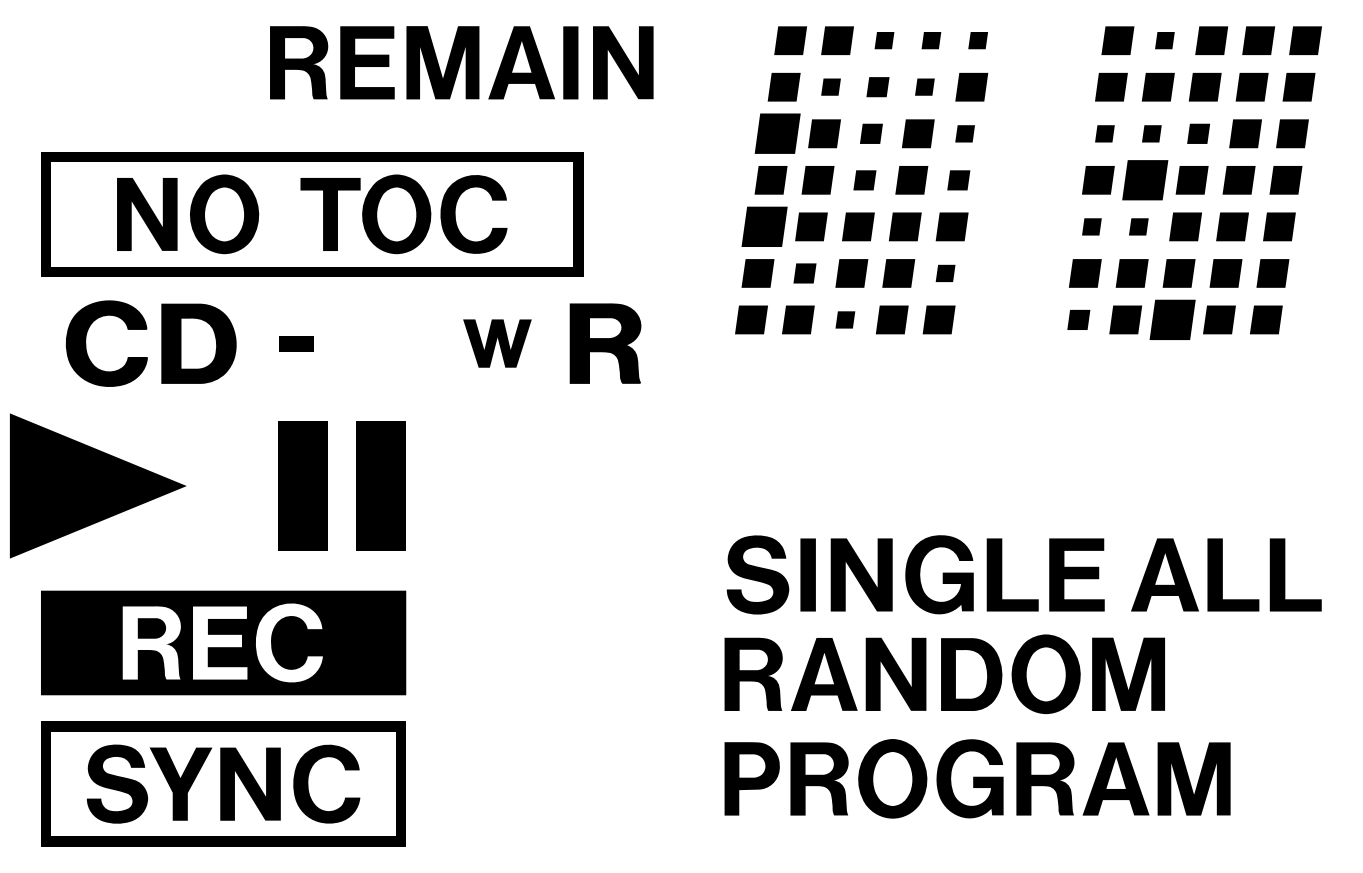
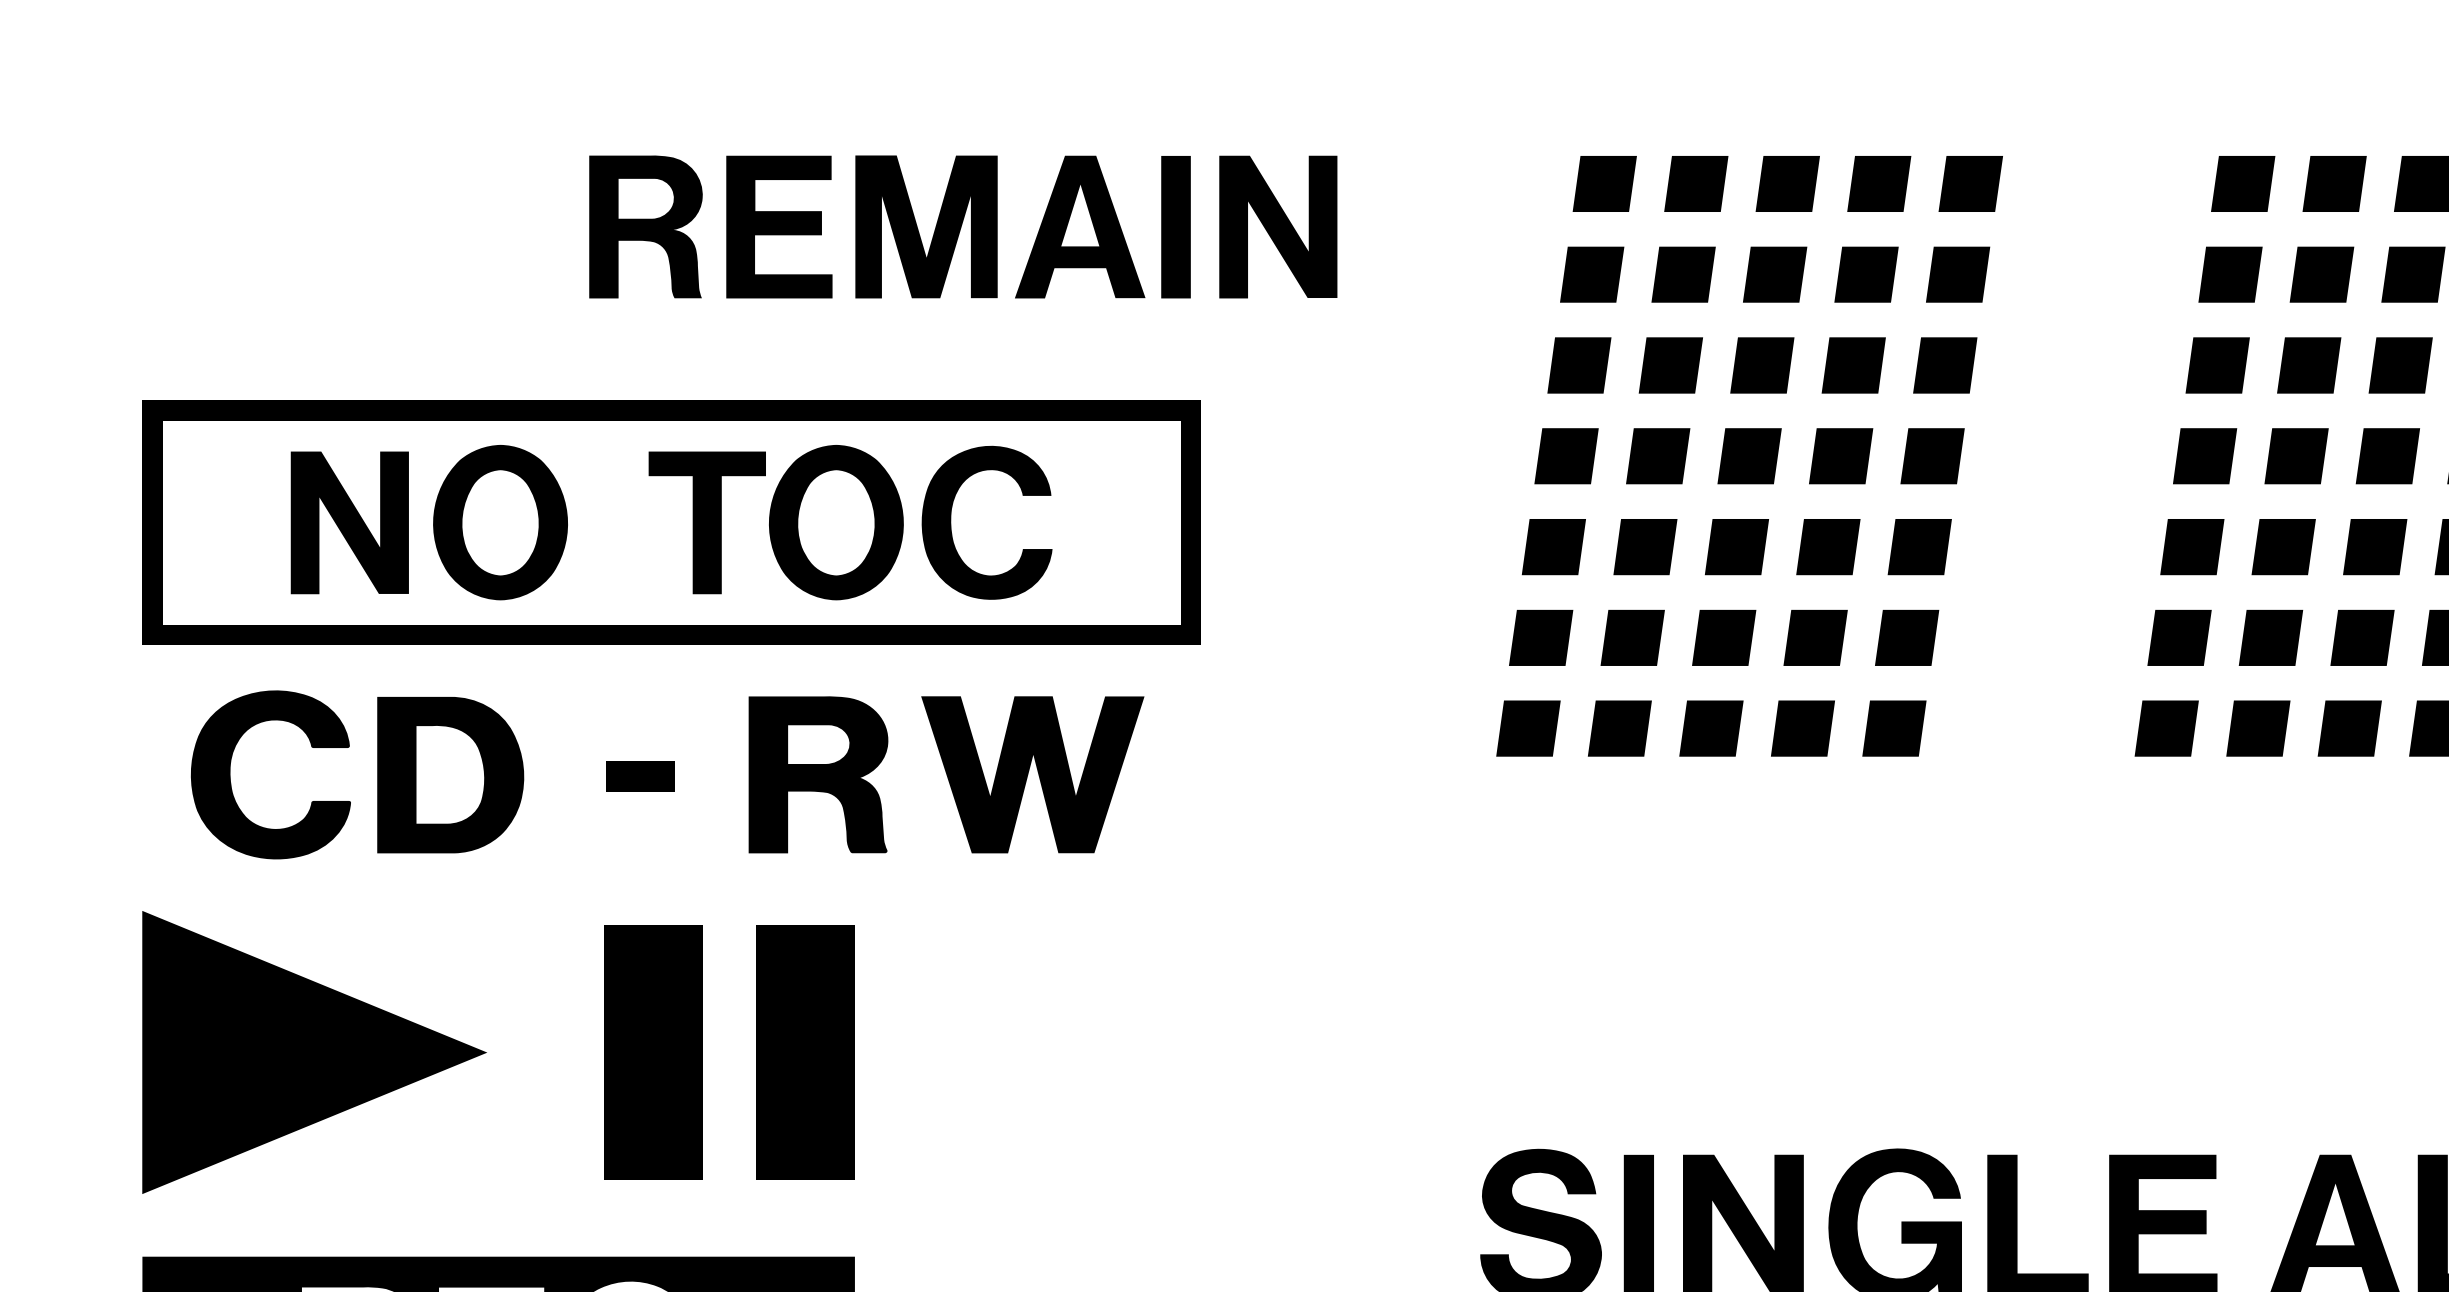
part: (884, 40) -> (1787, 183), size x1.67
part: (931, 40) -> (1879, 183), size x1.67
part: (977, 40) -> (1969, 183), size x1.67
part: (1164, 40) -> (2334, 183), size x1.67
part: (830, 86) -> (1682, 273), size x1.67
part: (877, 86) -> (1774, 273), size x1.43
part: (924, 86) -> (1865, 273), size x1.67
part: (777, 133) -> (1579, 364), size x0.71
part: (871, 133) -> (1762, 364), size x1.43
part: (964, 133) -> (1943, 364), size x1.67
part: (1104, 133) -> (2216, 364), size x1.67
part: (1151, 133) -> (2308, 364), size x1.67
part: (1198, 133) -> (2400, 364), size x1.43
part: (864, 180) -> (1748, 456), size x1.43
part: (958, 180) -> (1932, 456), size x1.43
part: (1145, 180) -> (2296, 456), size x0.71
part: (764, 226) -> (1553, 546), size x0.71
part: (1091, 226) -> (2191, 546), size x1.67
part: (1138, 226) -> (2283, 546), size x1.67
part: (804, 273) -> (1631, 638), size x1.43
part: (945, 273) -> (1906, 638), size x1.67
part: (845, 319) -> (1711, 727), size x1.67
part: (1078, 319) -> (2166, 727), size x1.43
part: (1172, 319) -> (2349, 727), size x0.71
part: (497, 343) -> (1032, 774), size x1.67
part: (605, 343) -> (818, 774), moved
part: (98, 485) -> (315, 1051), moved

